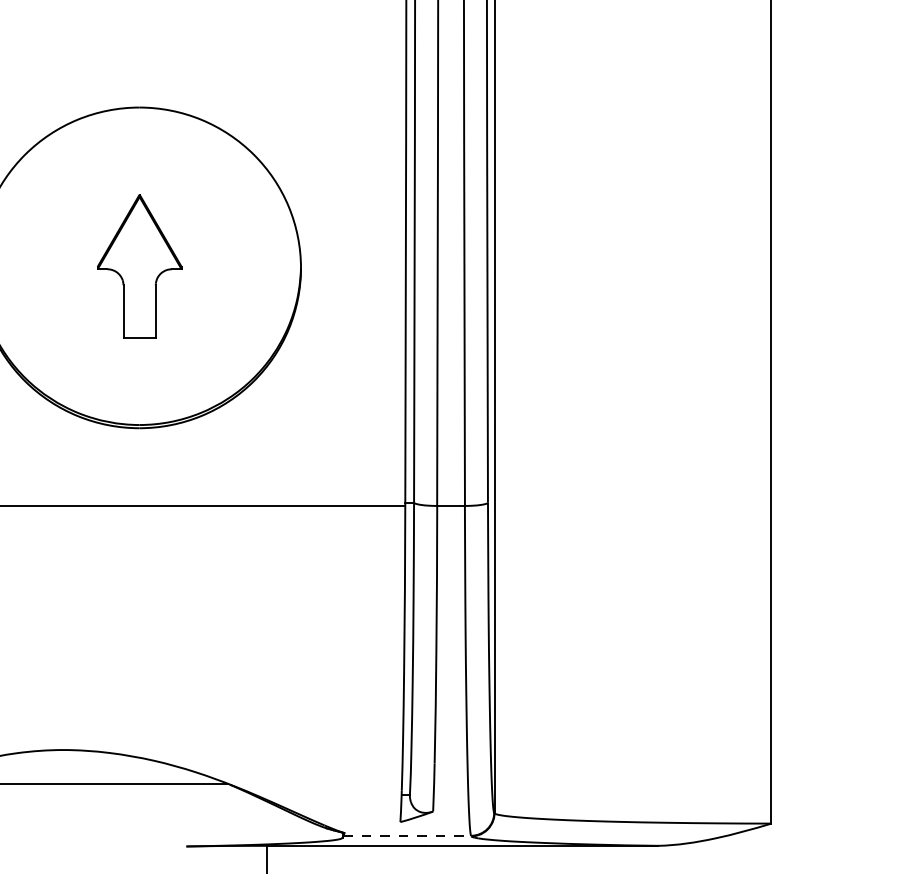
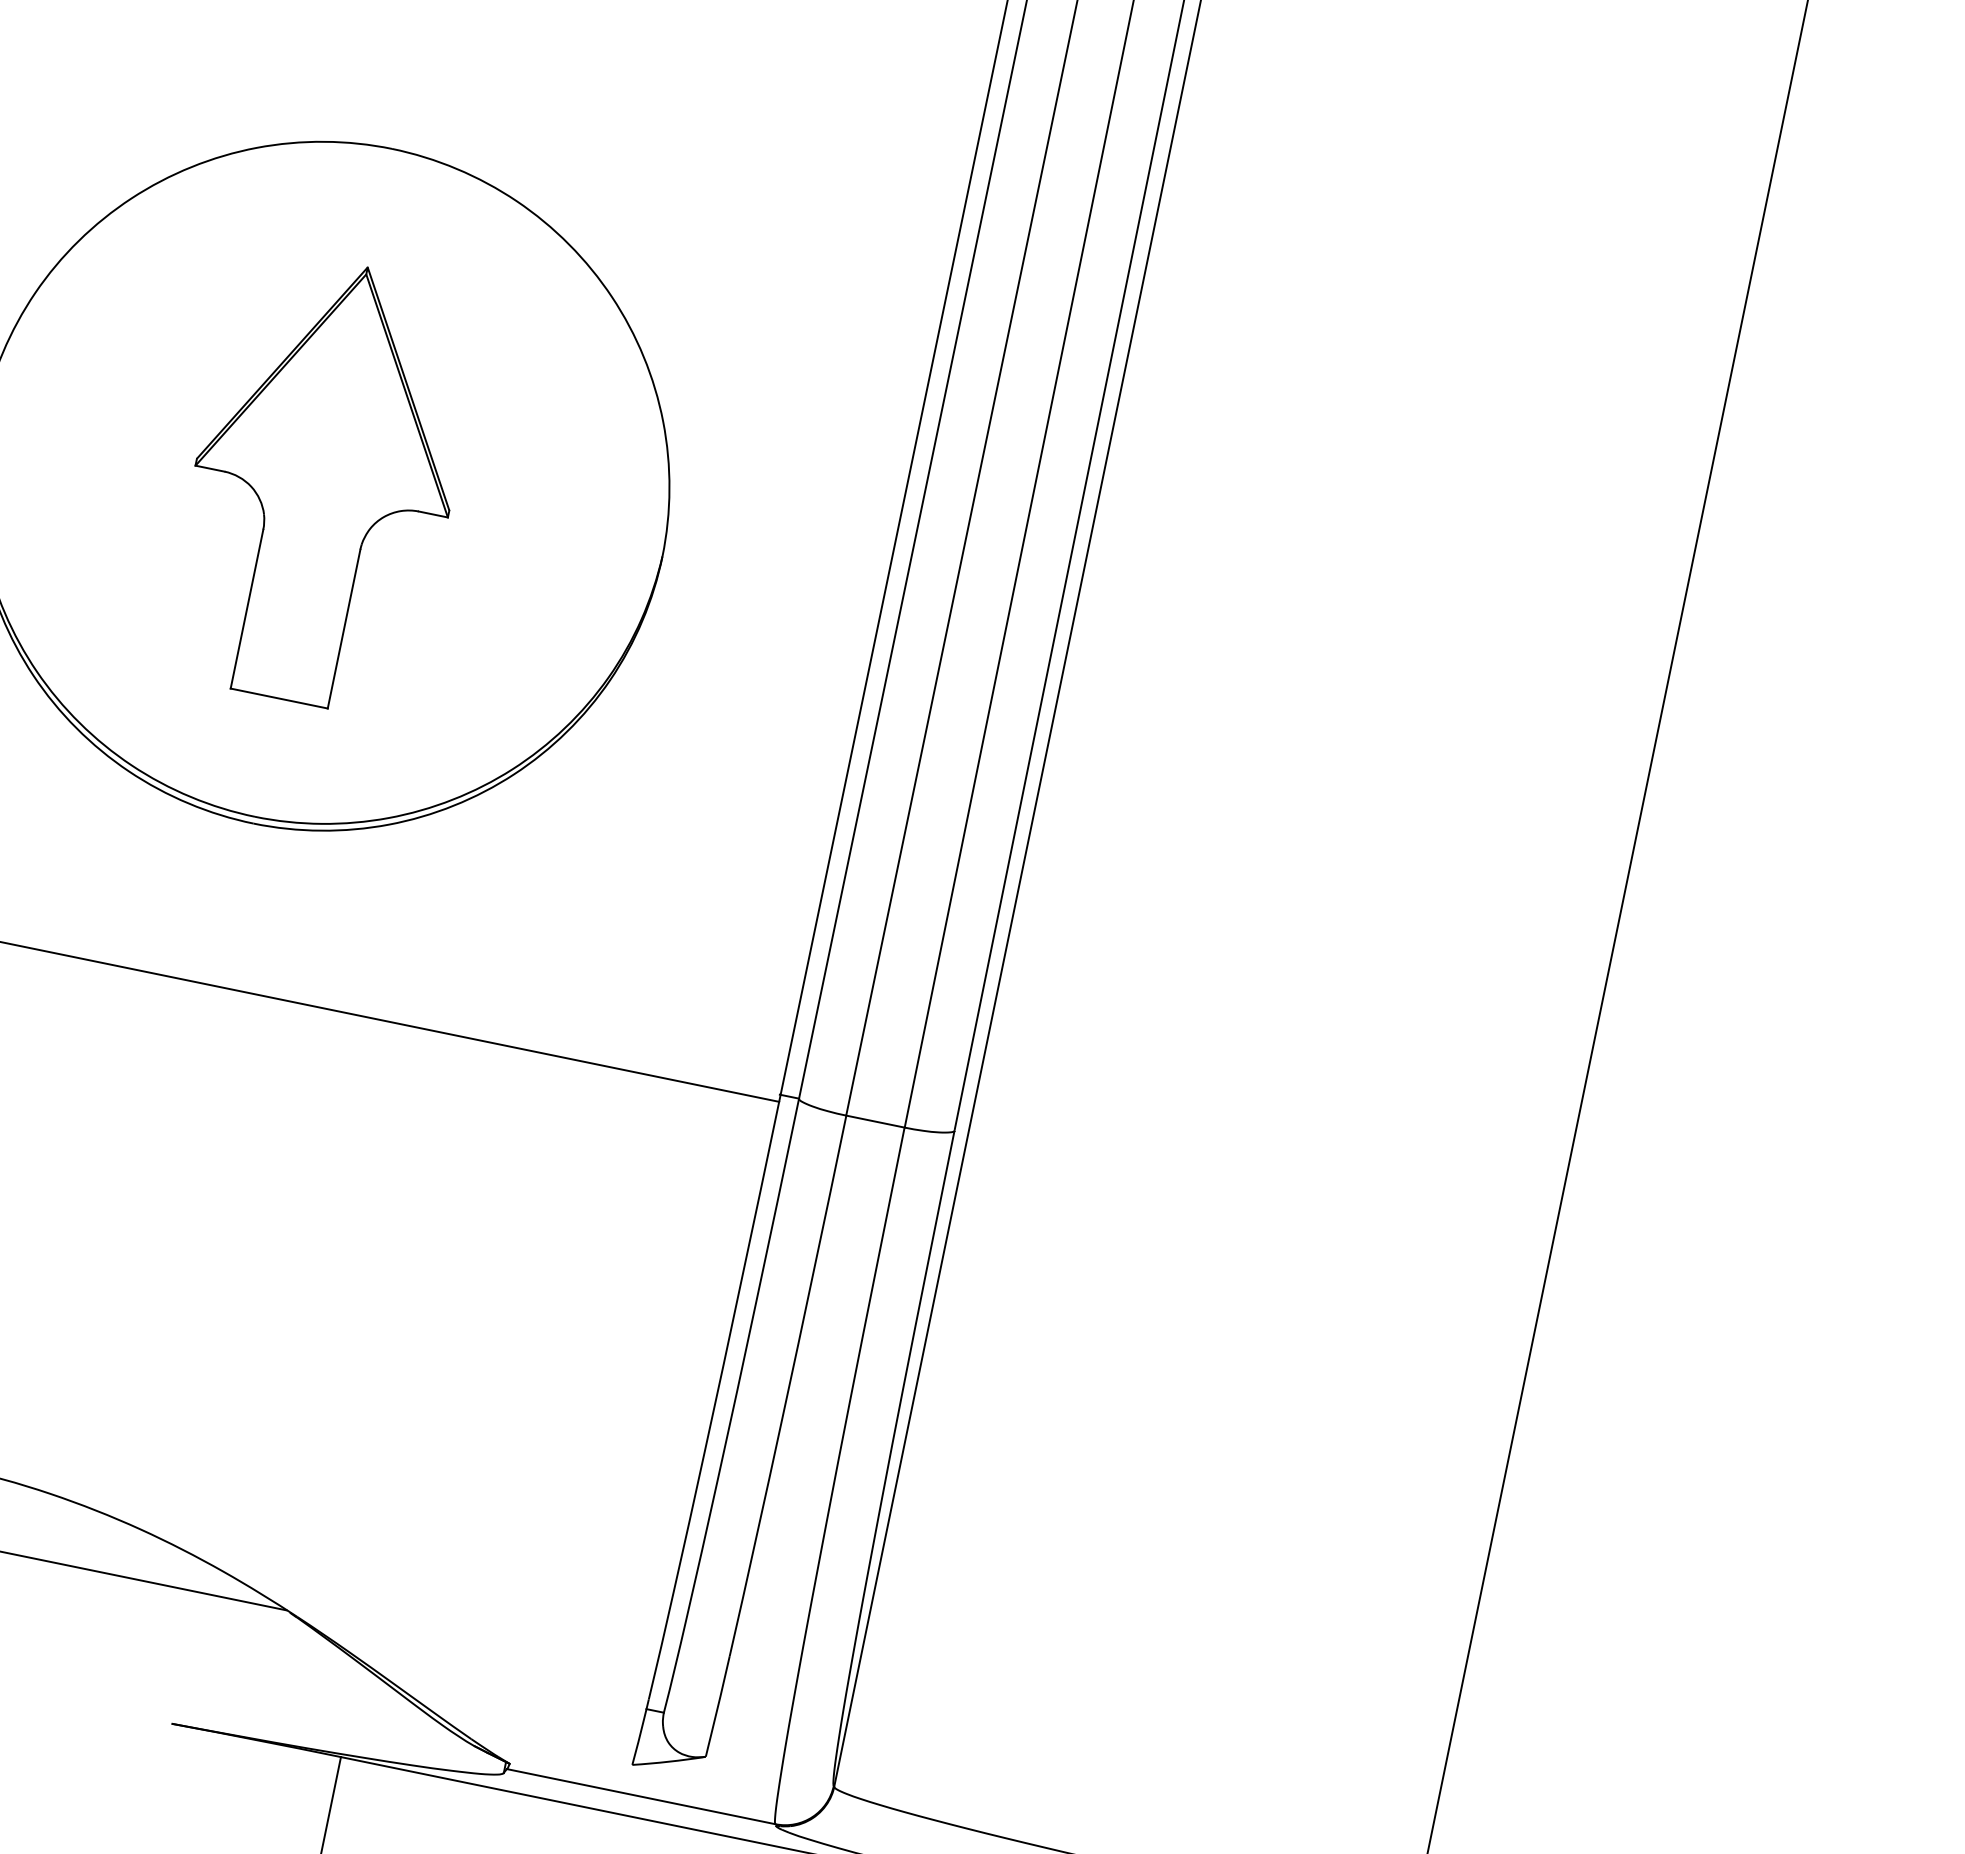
part: (139, 266) -> (323, 483), size x1.43
line: (407, 835) -> (641, 1796), dashed -> solid

